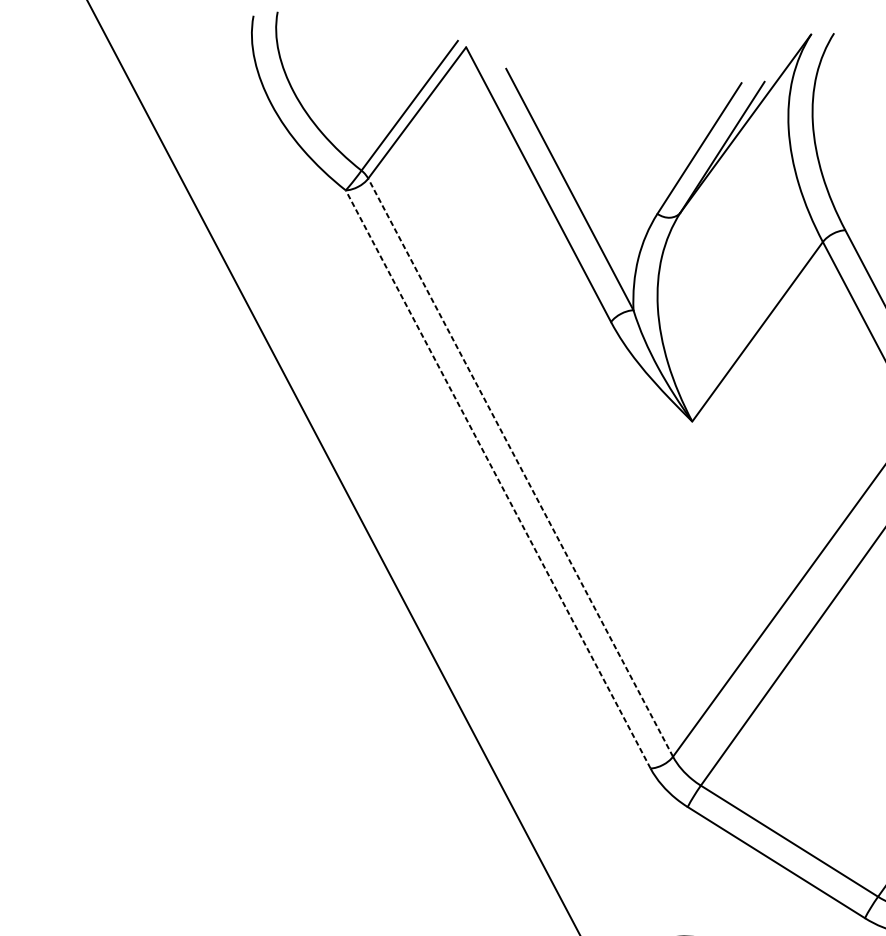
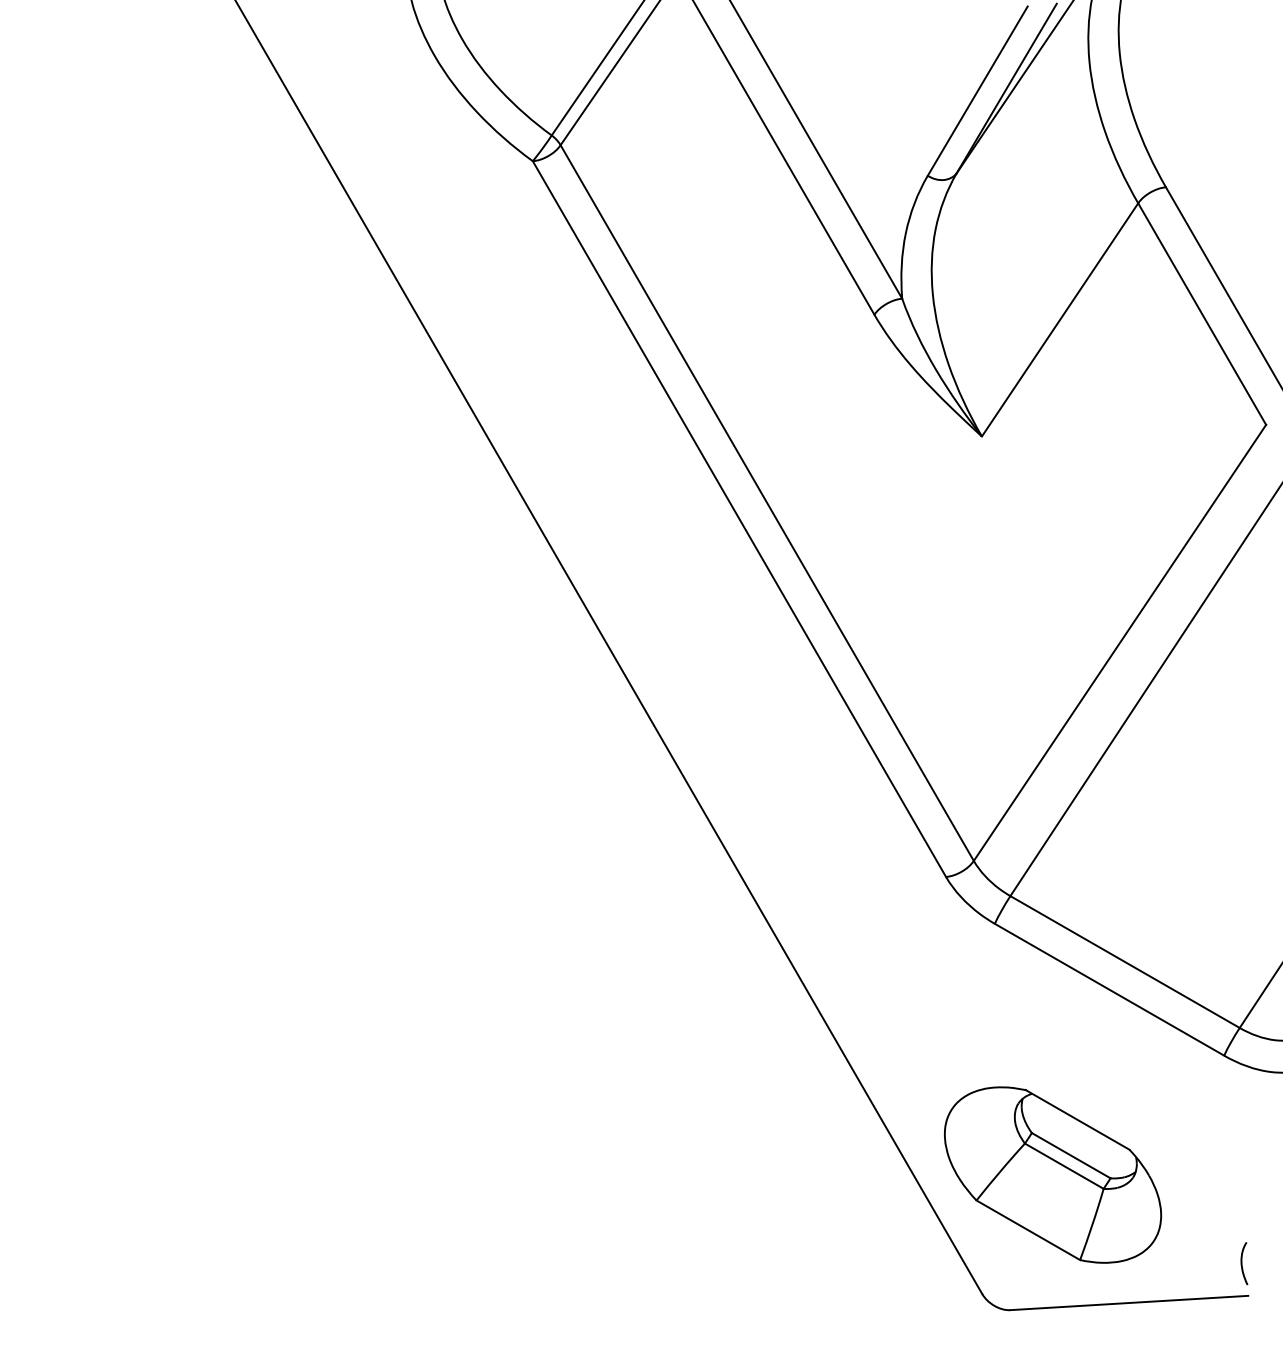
line: (520, 467) -> (766, 502), dashed -> solid
line: (498, 478) -> (739, 518), dashed -> solid

